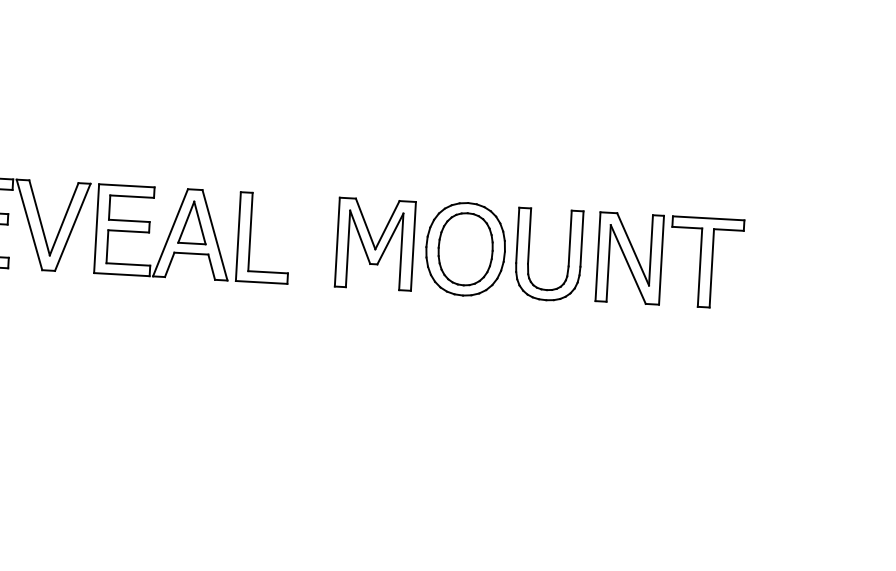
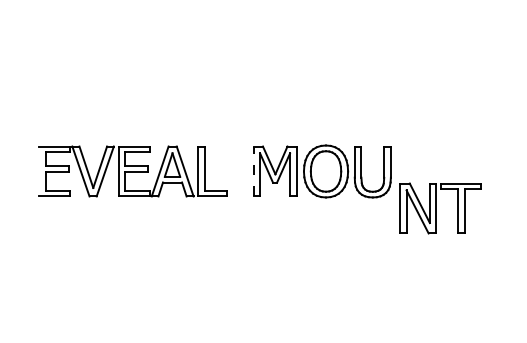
line: (336, 242) -> (253, 171), solid -> dashed
part: (669, 260) -> (440, 208), moved

